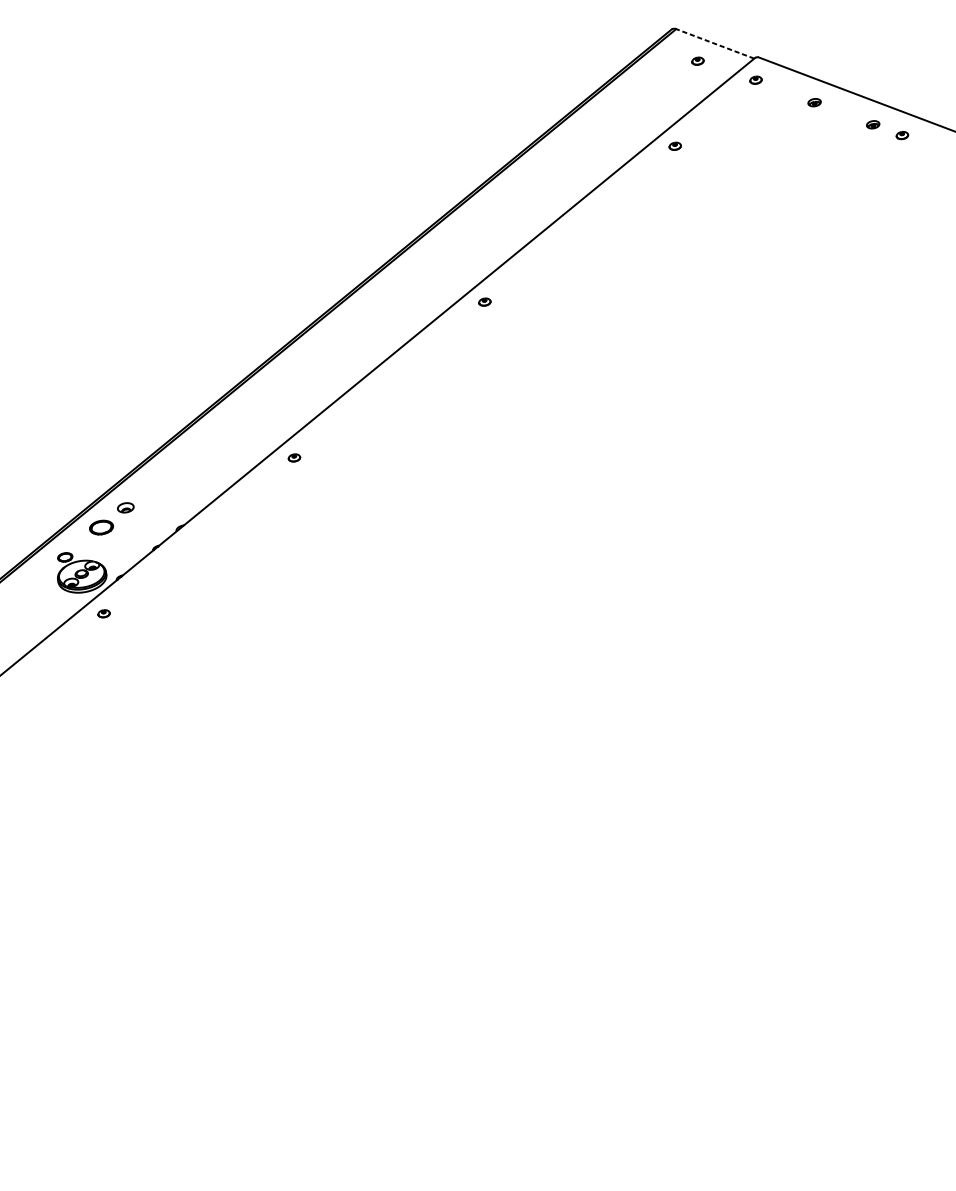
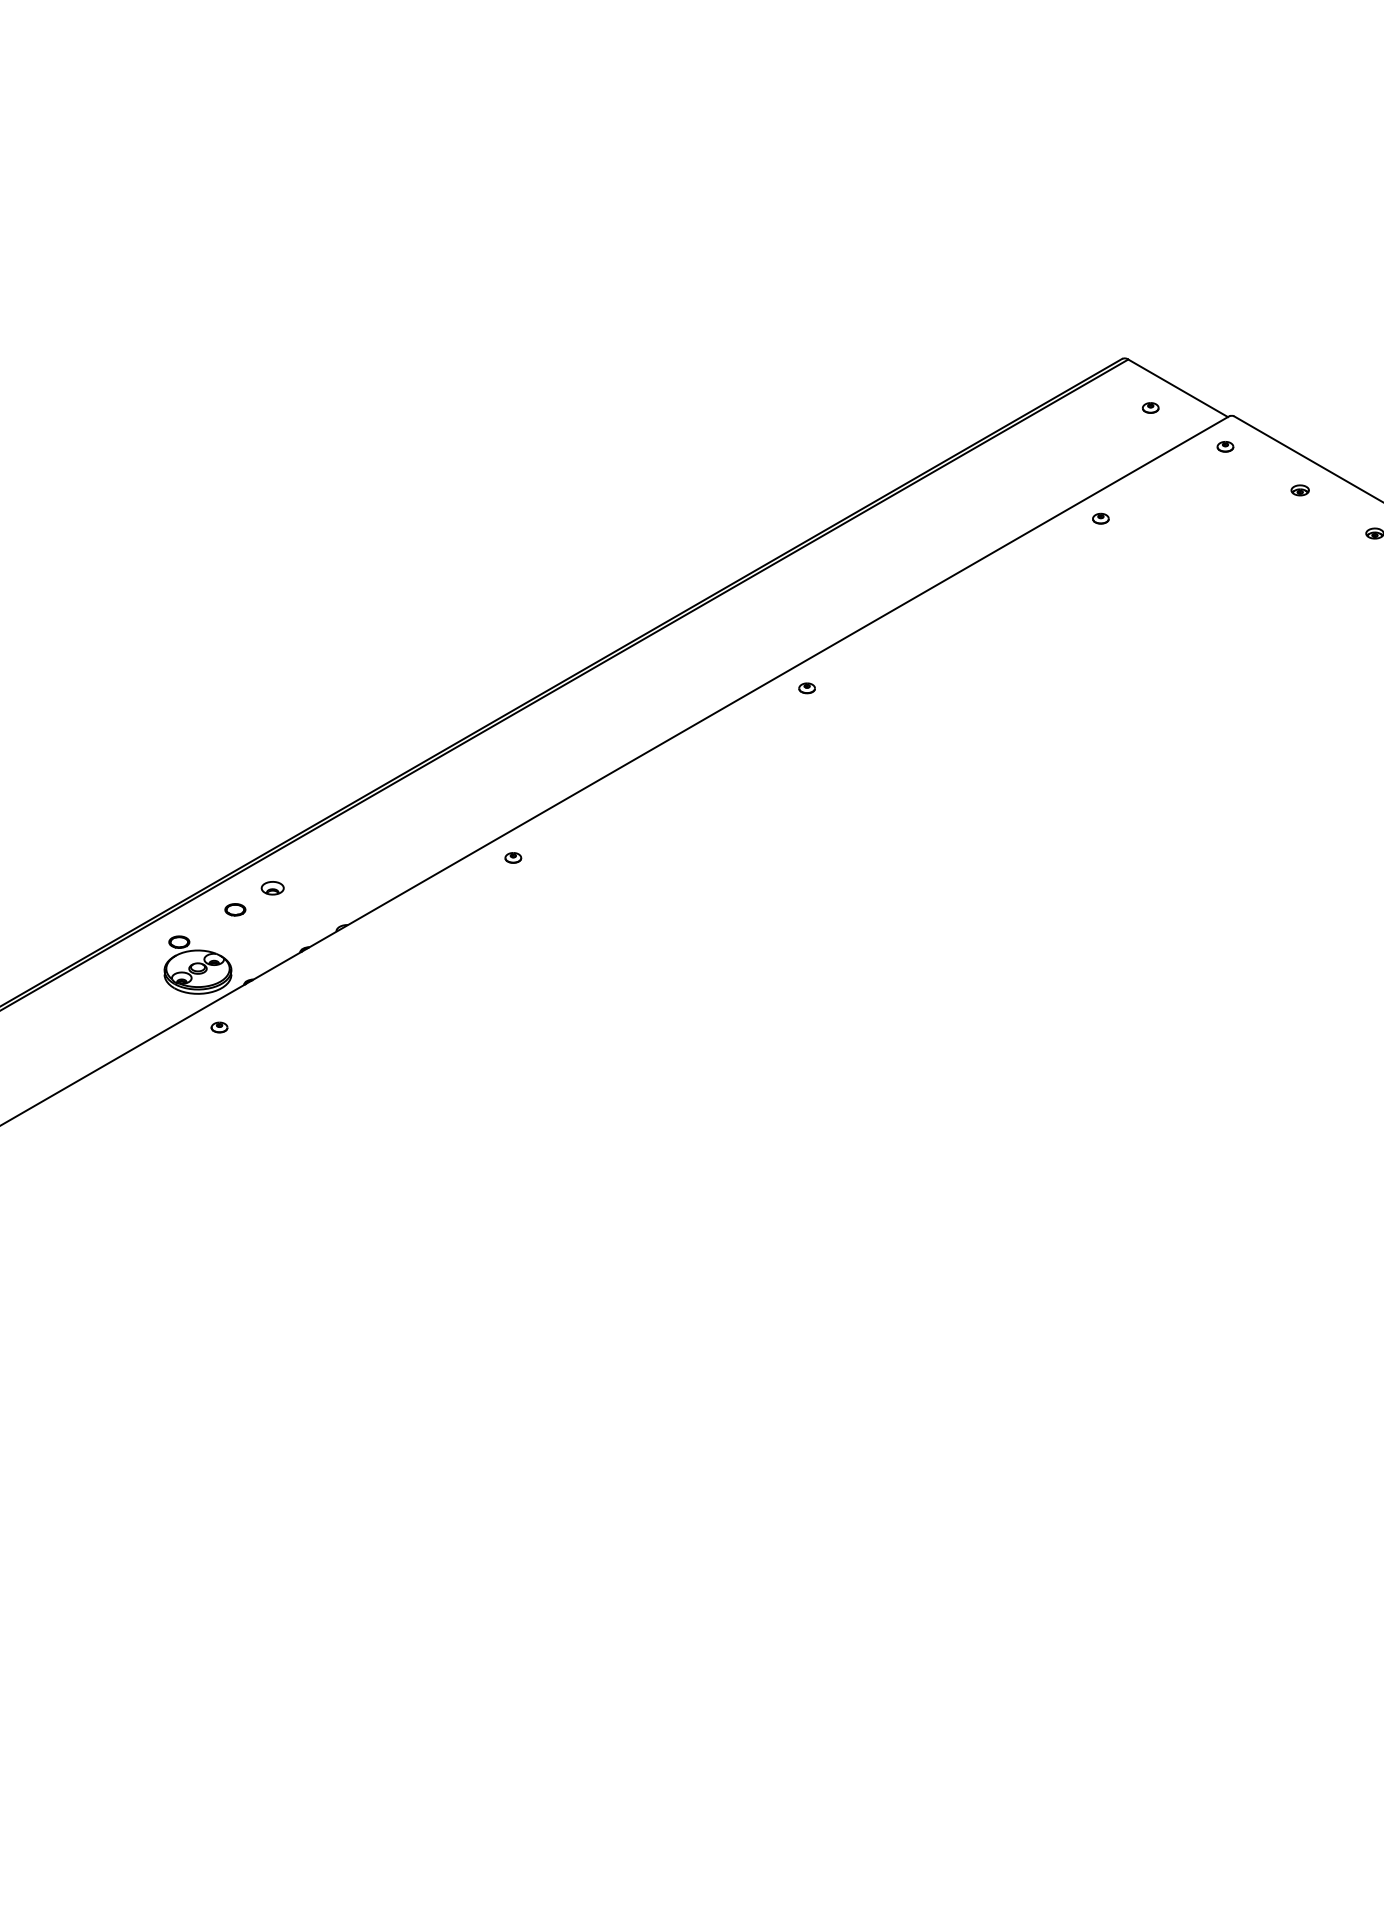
line: (715, 43) -> (1178, 388), dashed -> solid
part: (101, 527) -> (235, 909), size x0.62

